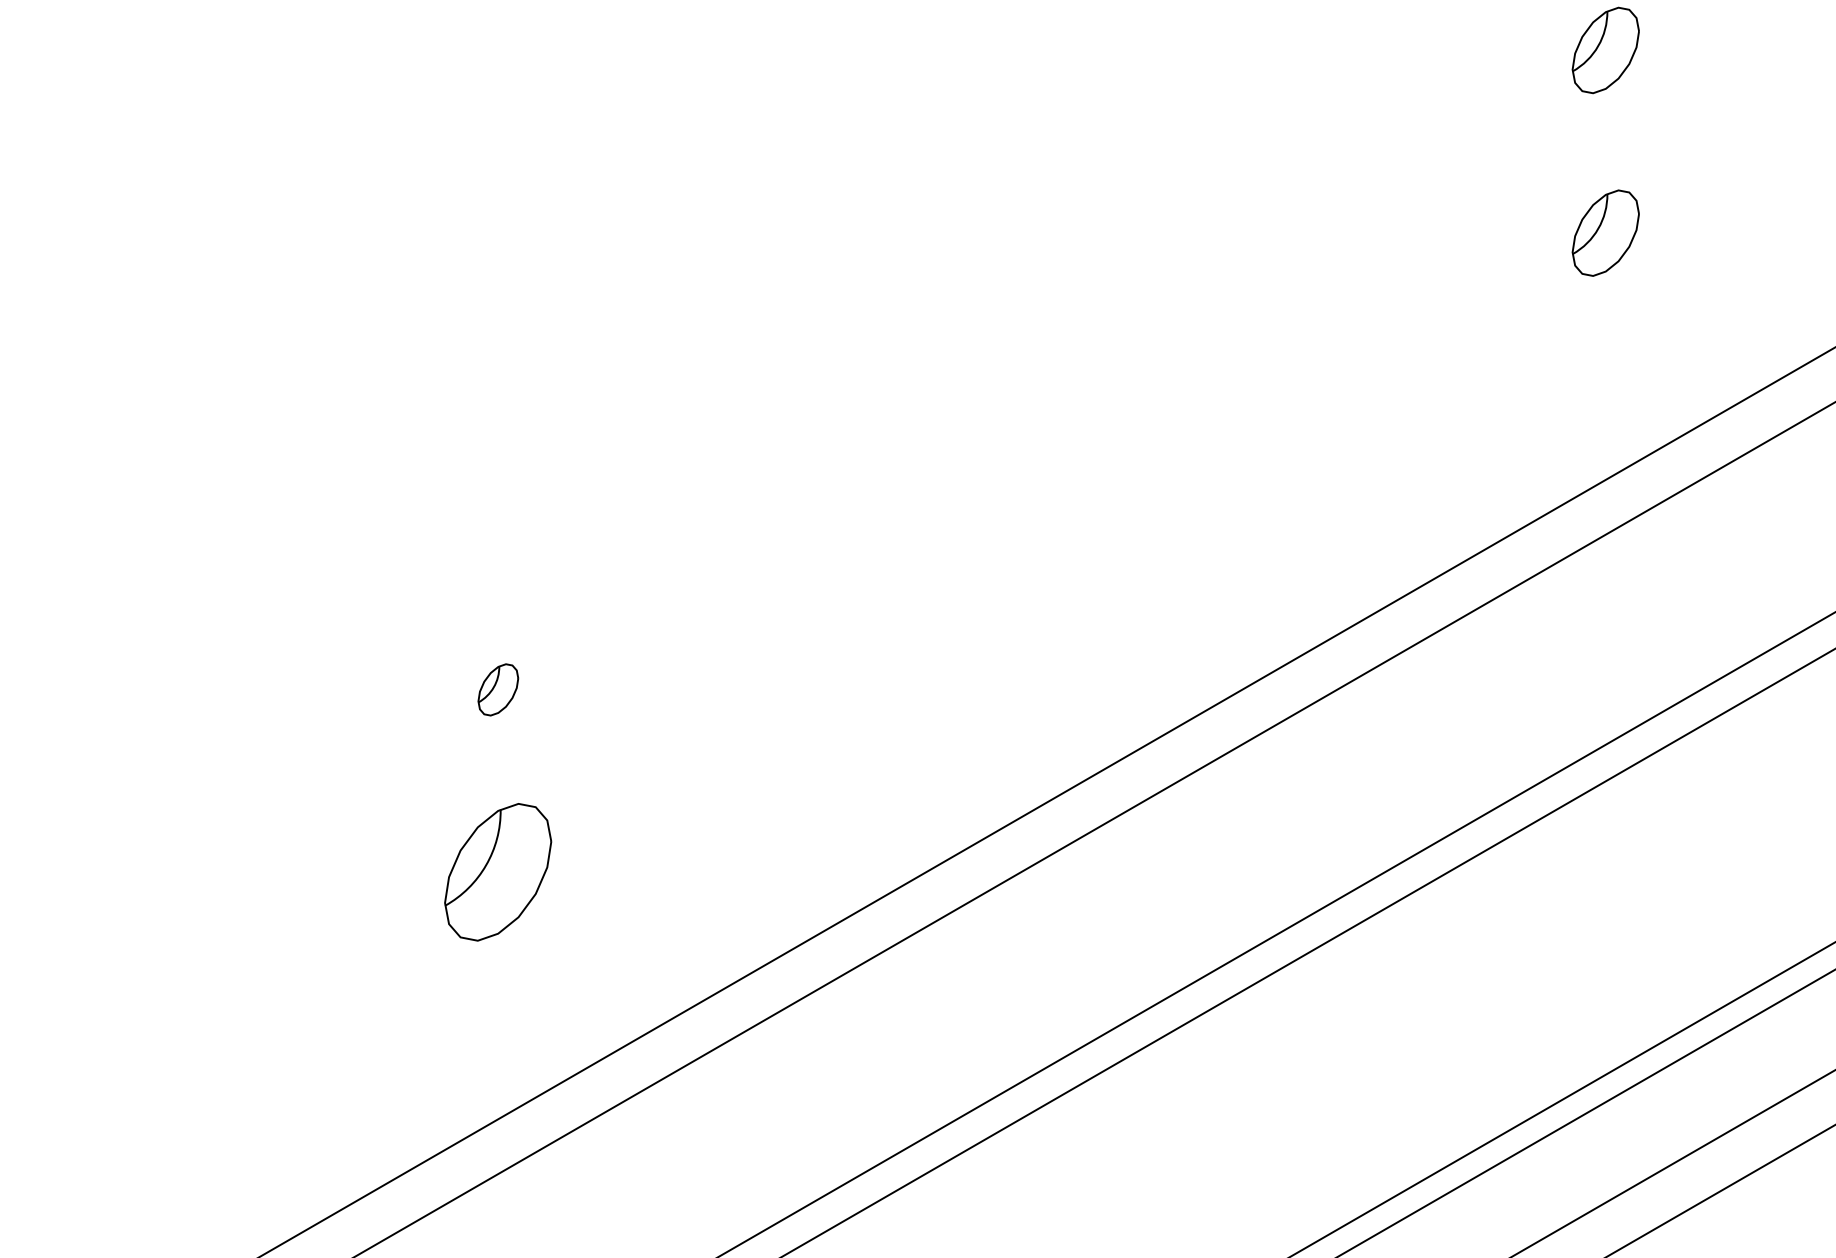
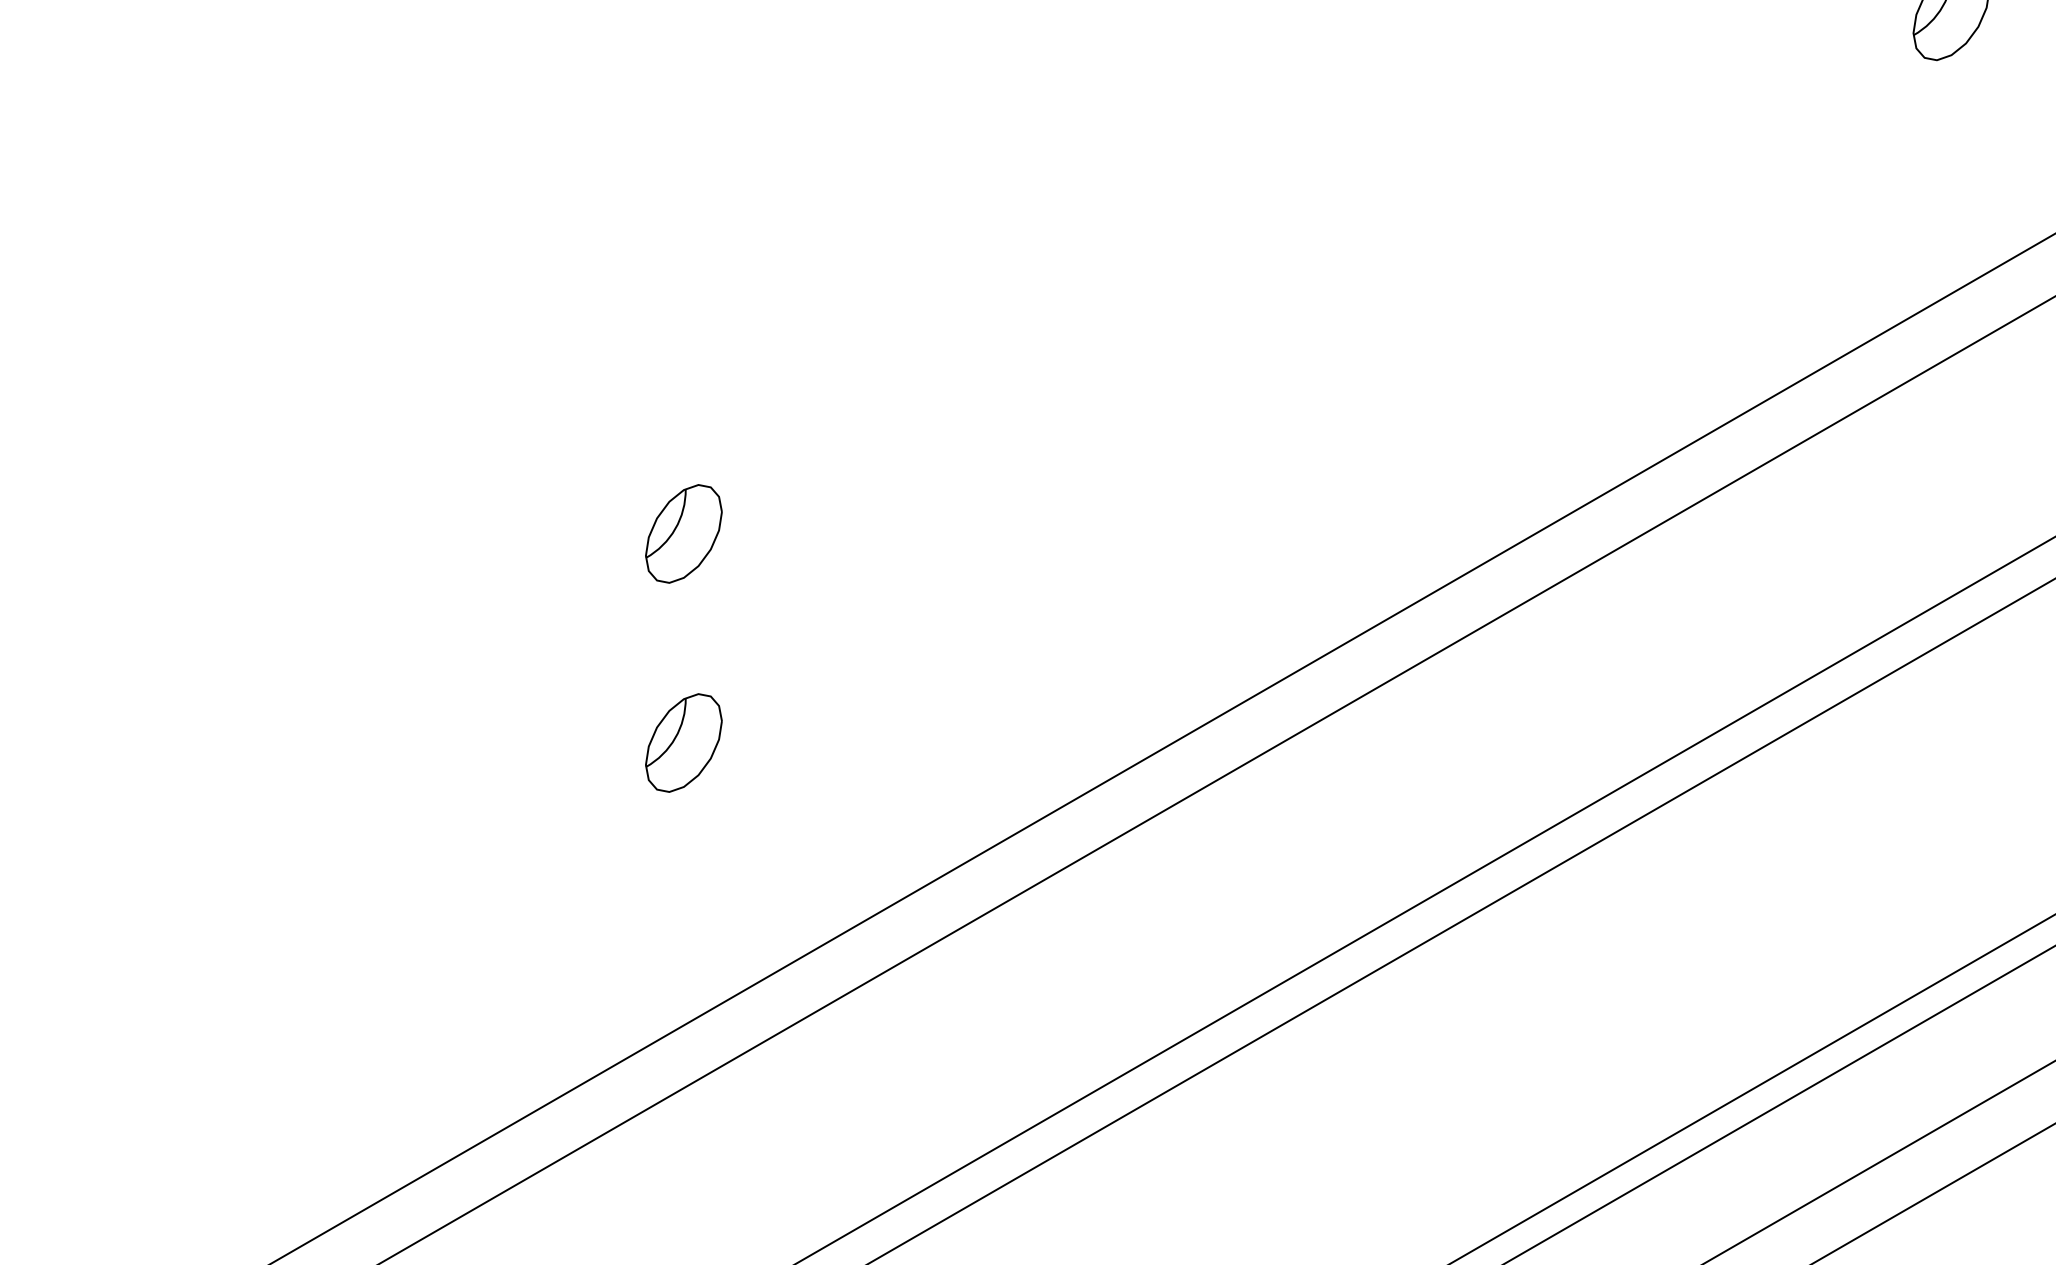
part: (498, 689) -> (684, 533), size x1.67
part: (498, 872) -> (684, 742), size x0.62

